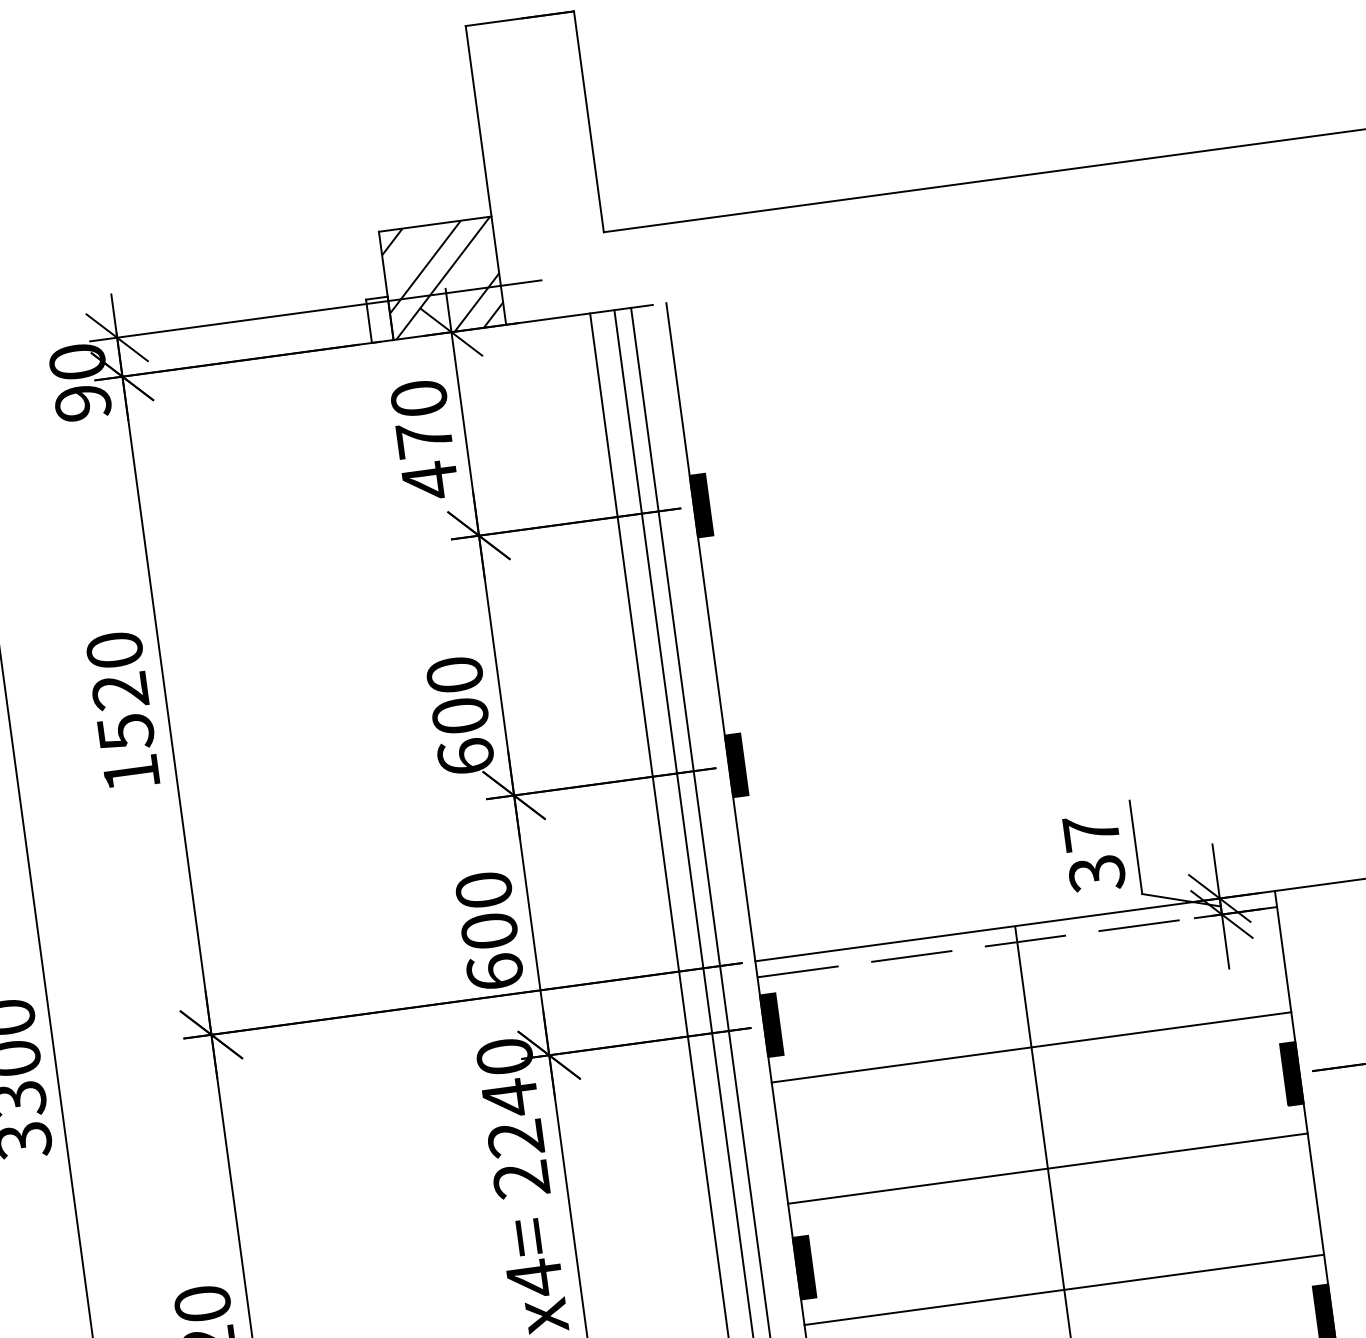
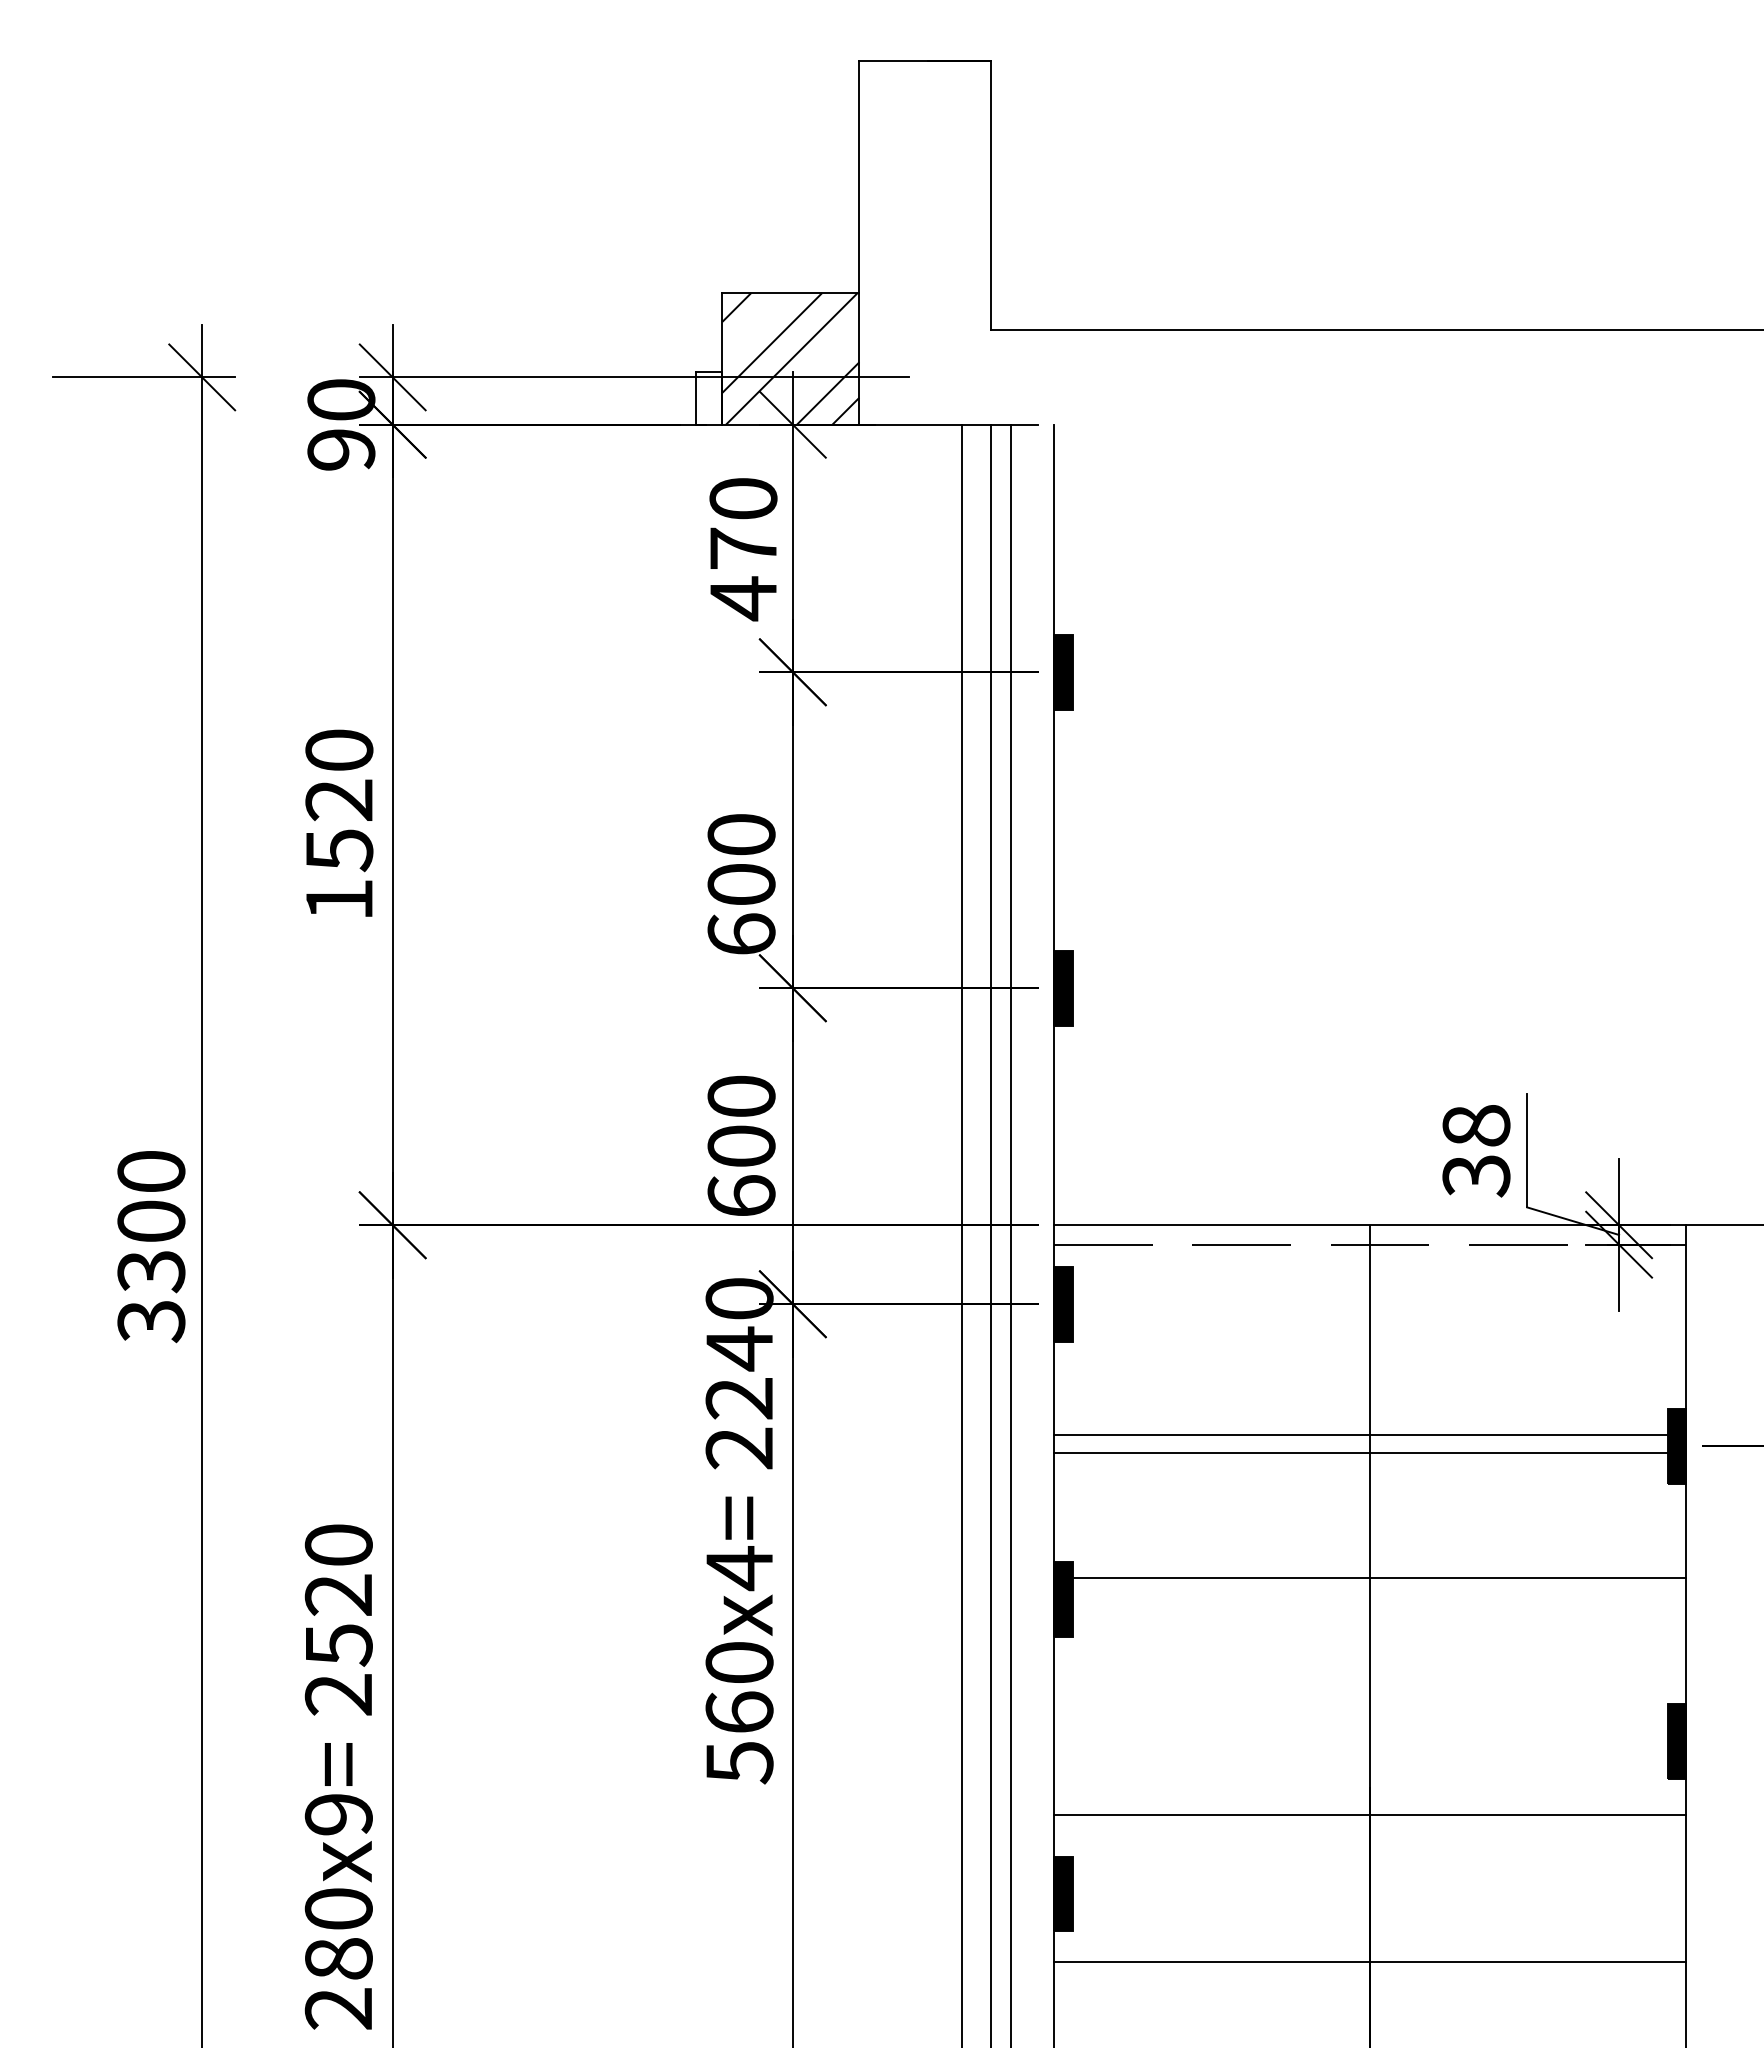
text: (1091, 832) -> (1476, 1125), 37 -> 38
line: (1031, 1047) -> (1370, 1434), moved
line: (1048, 1168) -> (1370, 1453), moved
line: (1064, 1289) -> (1370, 1577), moved

